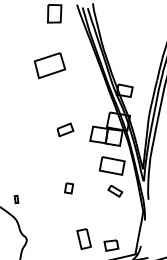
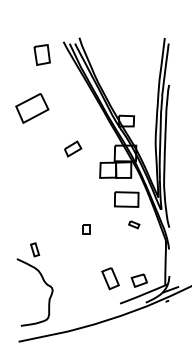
part: (50, 65) -> (32, 108), moved
part: (65, 129) -> (73, 148), moved
part: (115, 191) -> (134, 224), size x0.71
part: (16, 199) -> (35, 249), size x1.67

